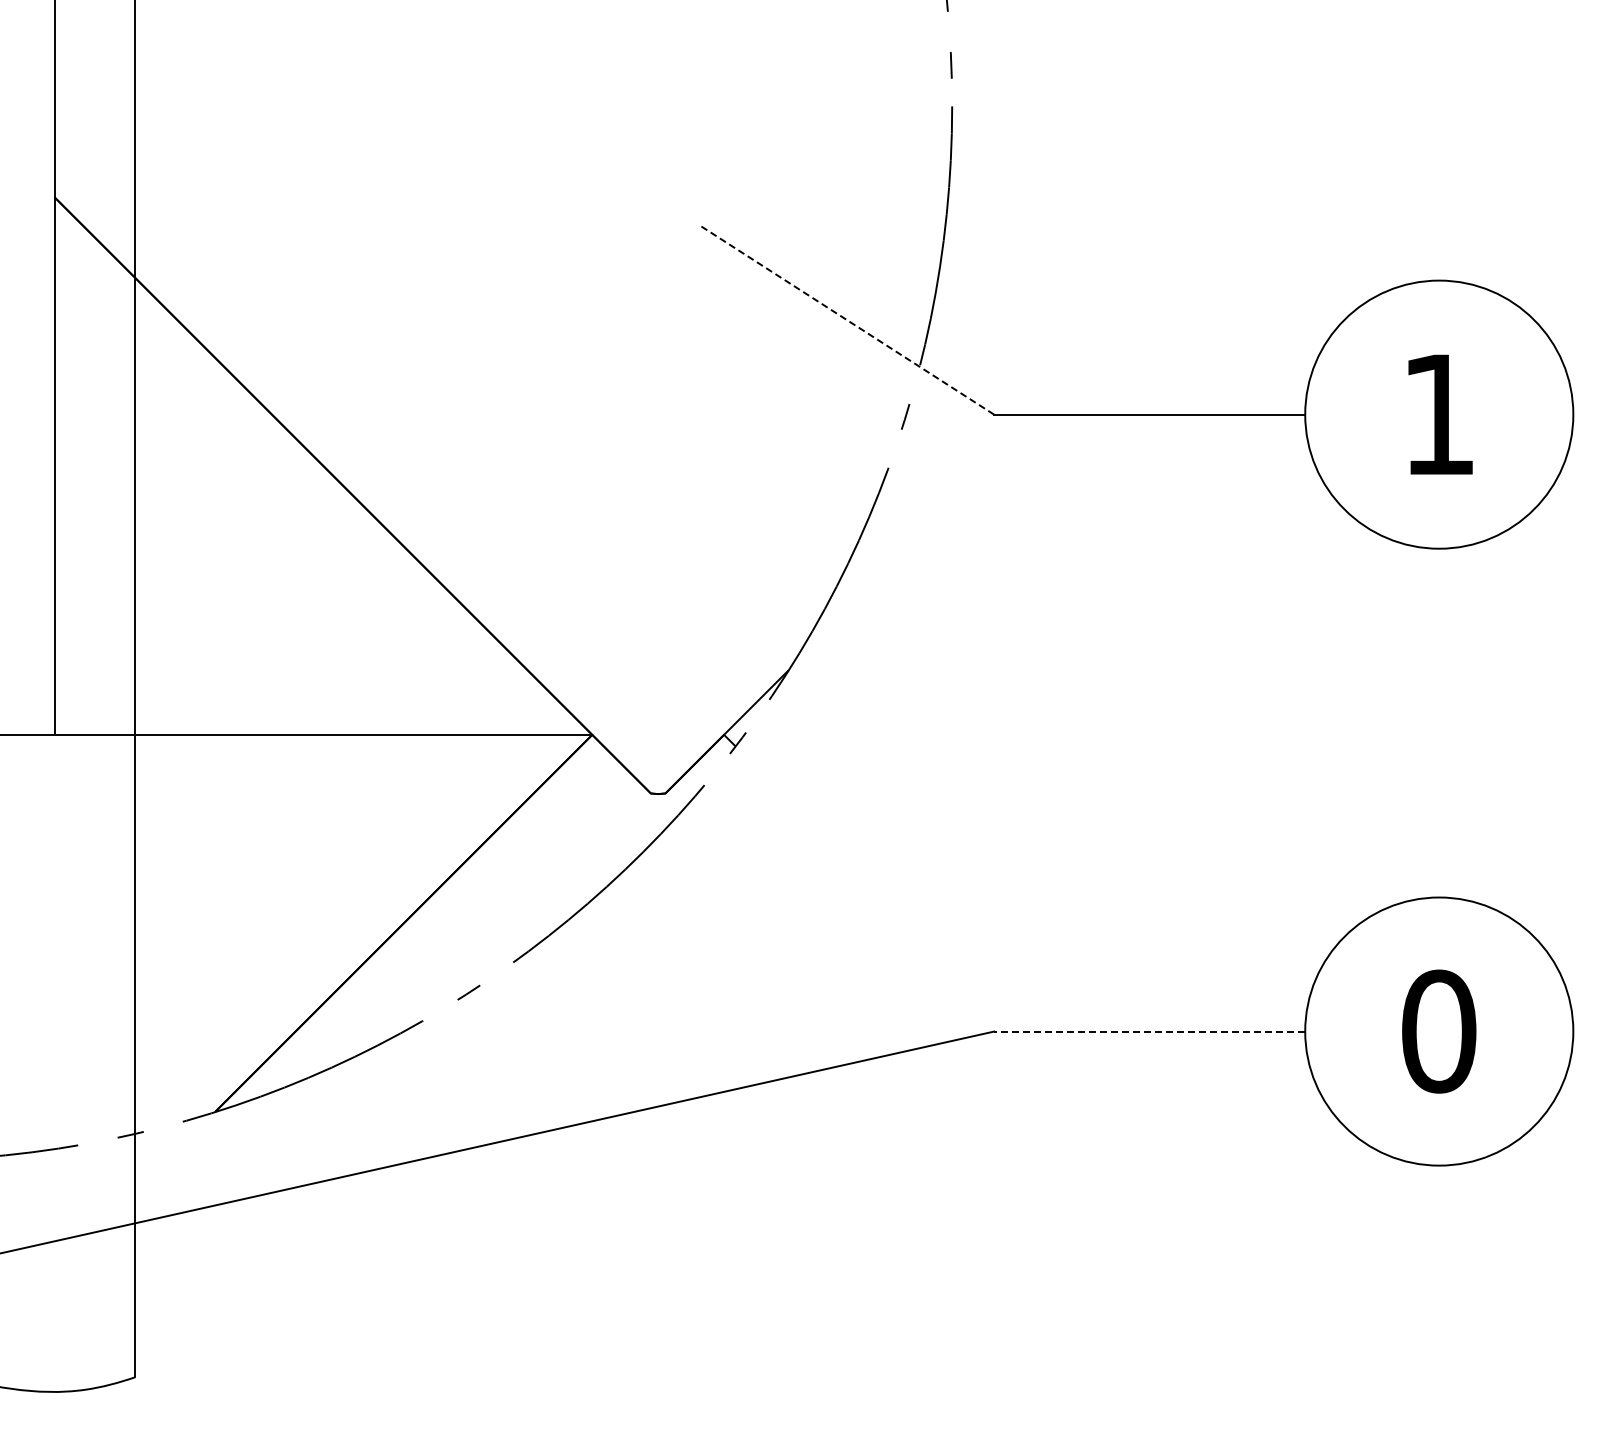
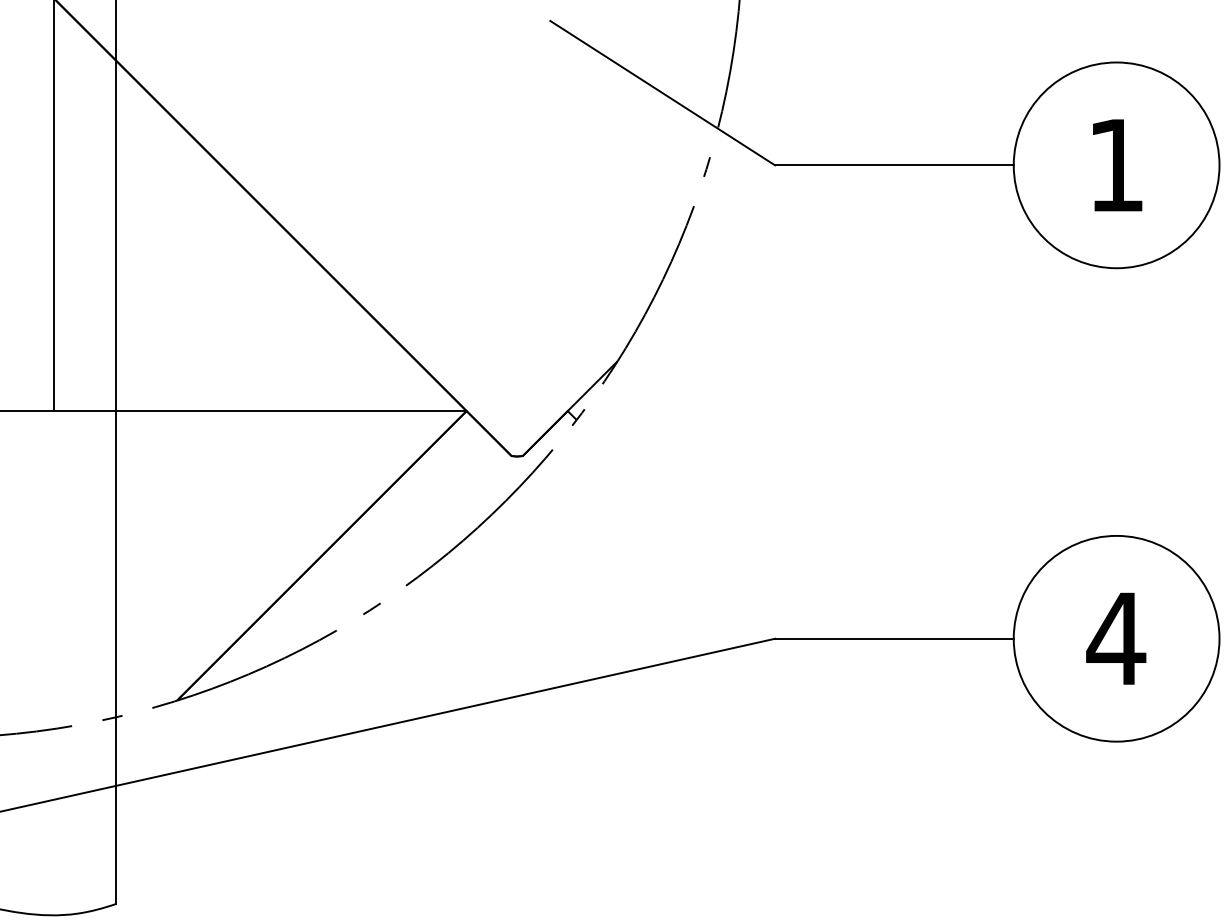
line: (847, 320) -> (662, 93), dashed -> solid
line: (1149, 1031) -> (894, 638), dashed -> solid
text: (1438, 1031) -> (1116, 638), 0 -> 4

